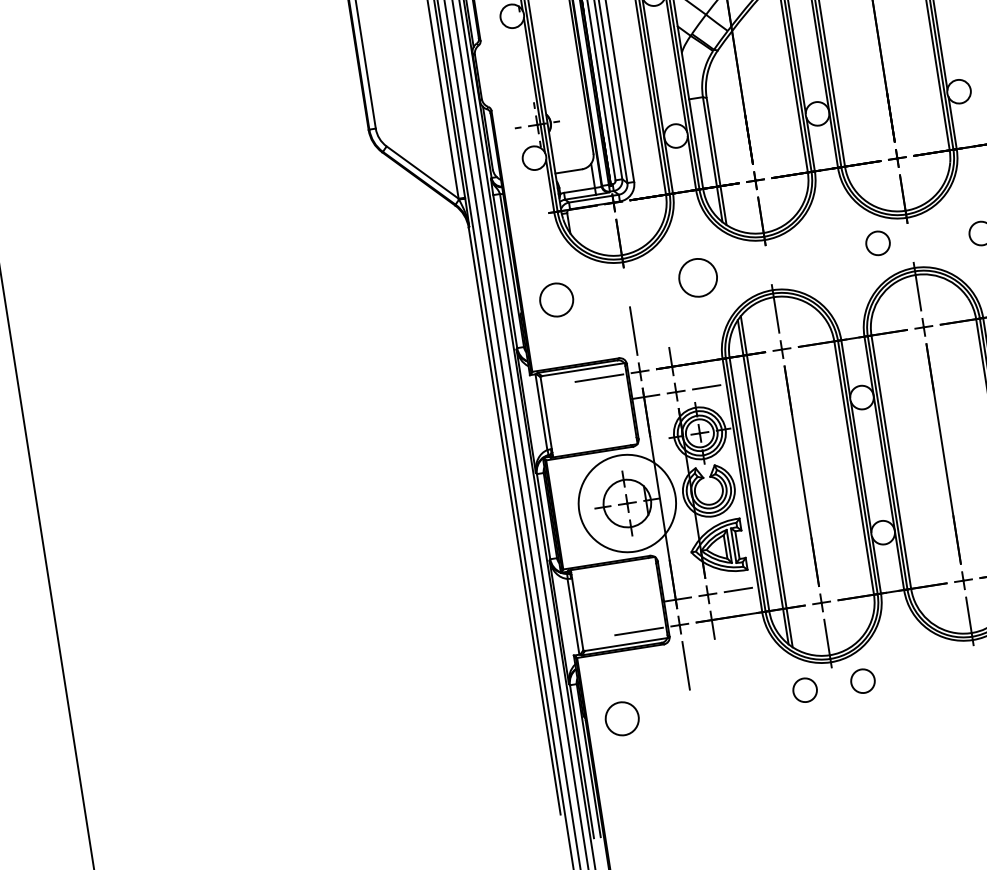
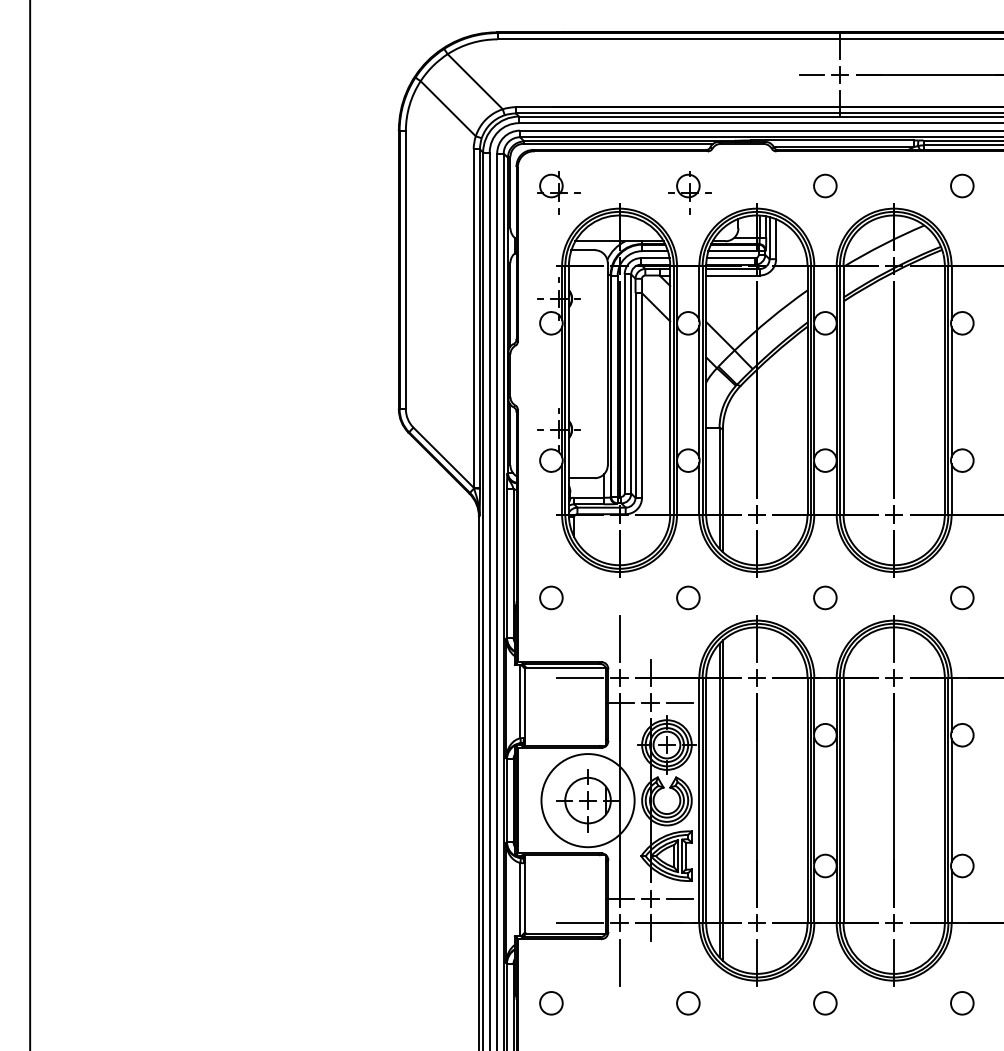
circle: (878, 242) -> (825, 597), moved
circle: (698, 277) -> (688, 597), size x0.62
circle: (556, 299) -> (551, 597), size x0.71
circle: (863, 681) -> (825, 1003), moved
circle: (805, 690) -> (688, 1003), moved
circle: (622, 719) -> (551, 1003), size x0.71

